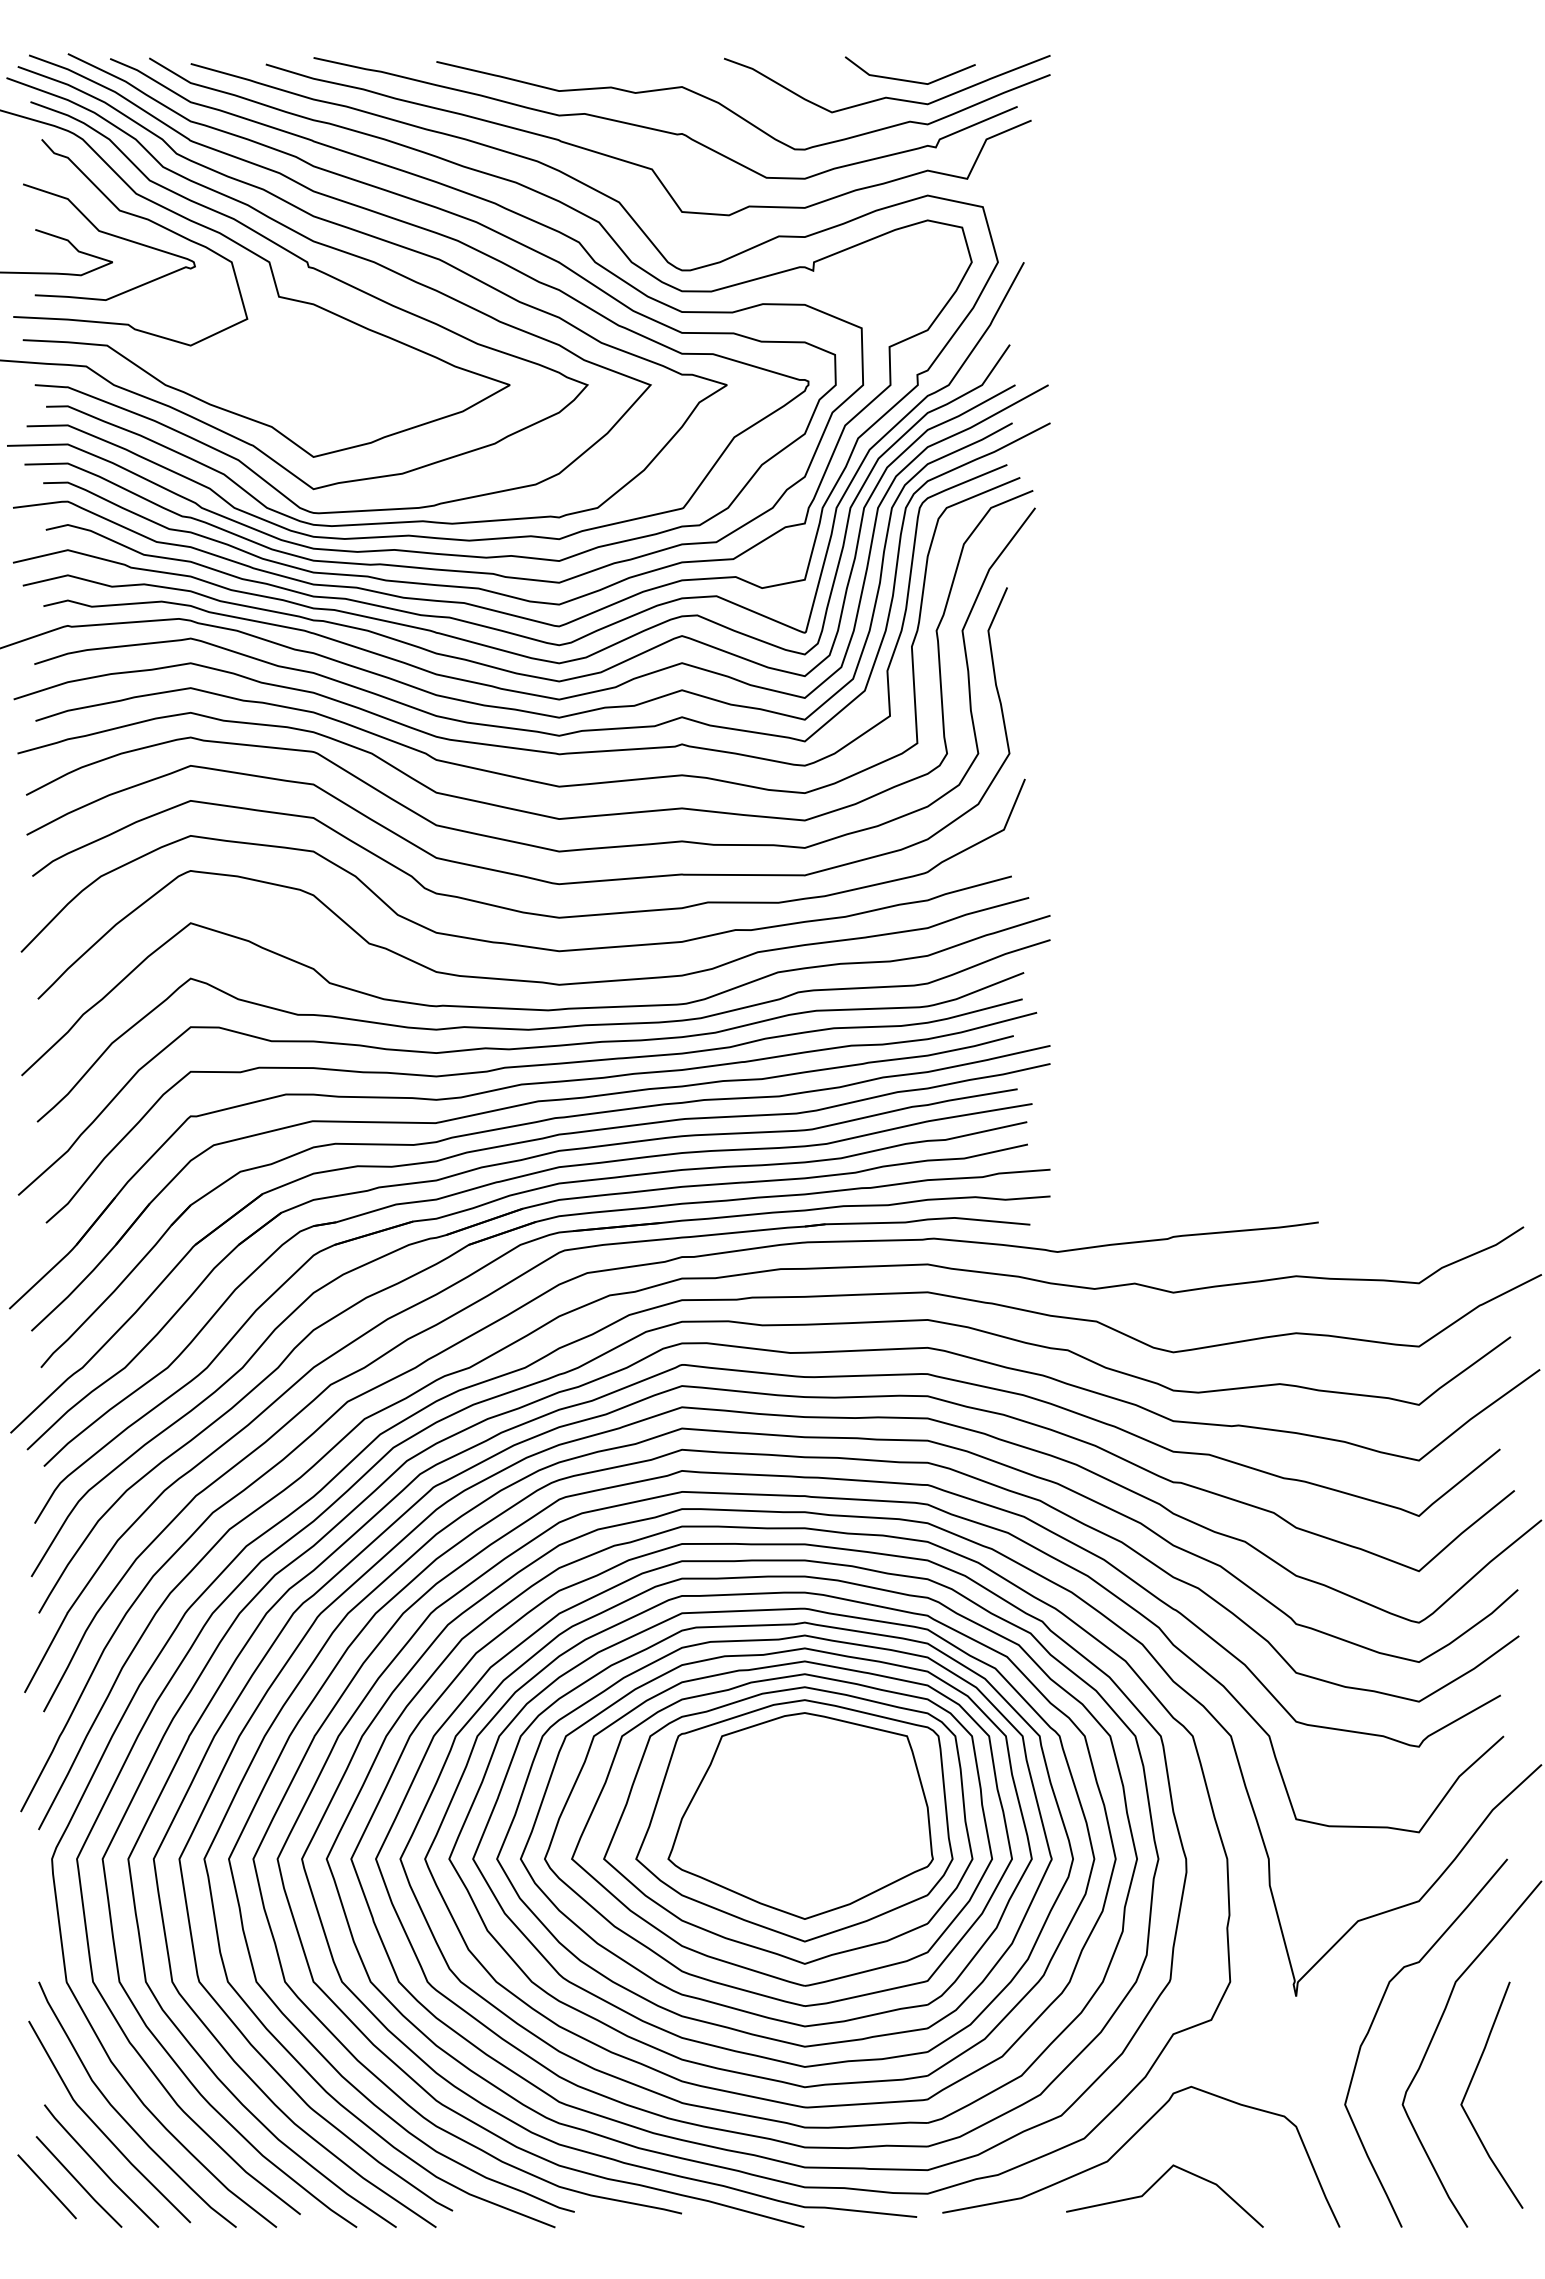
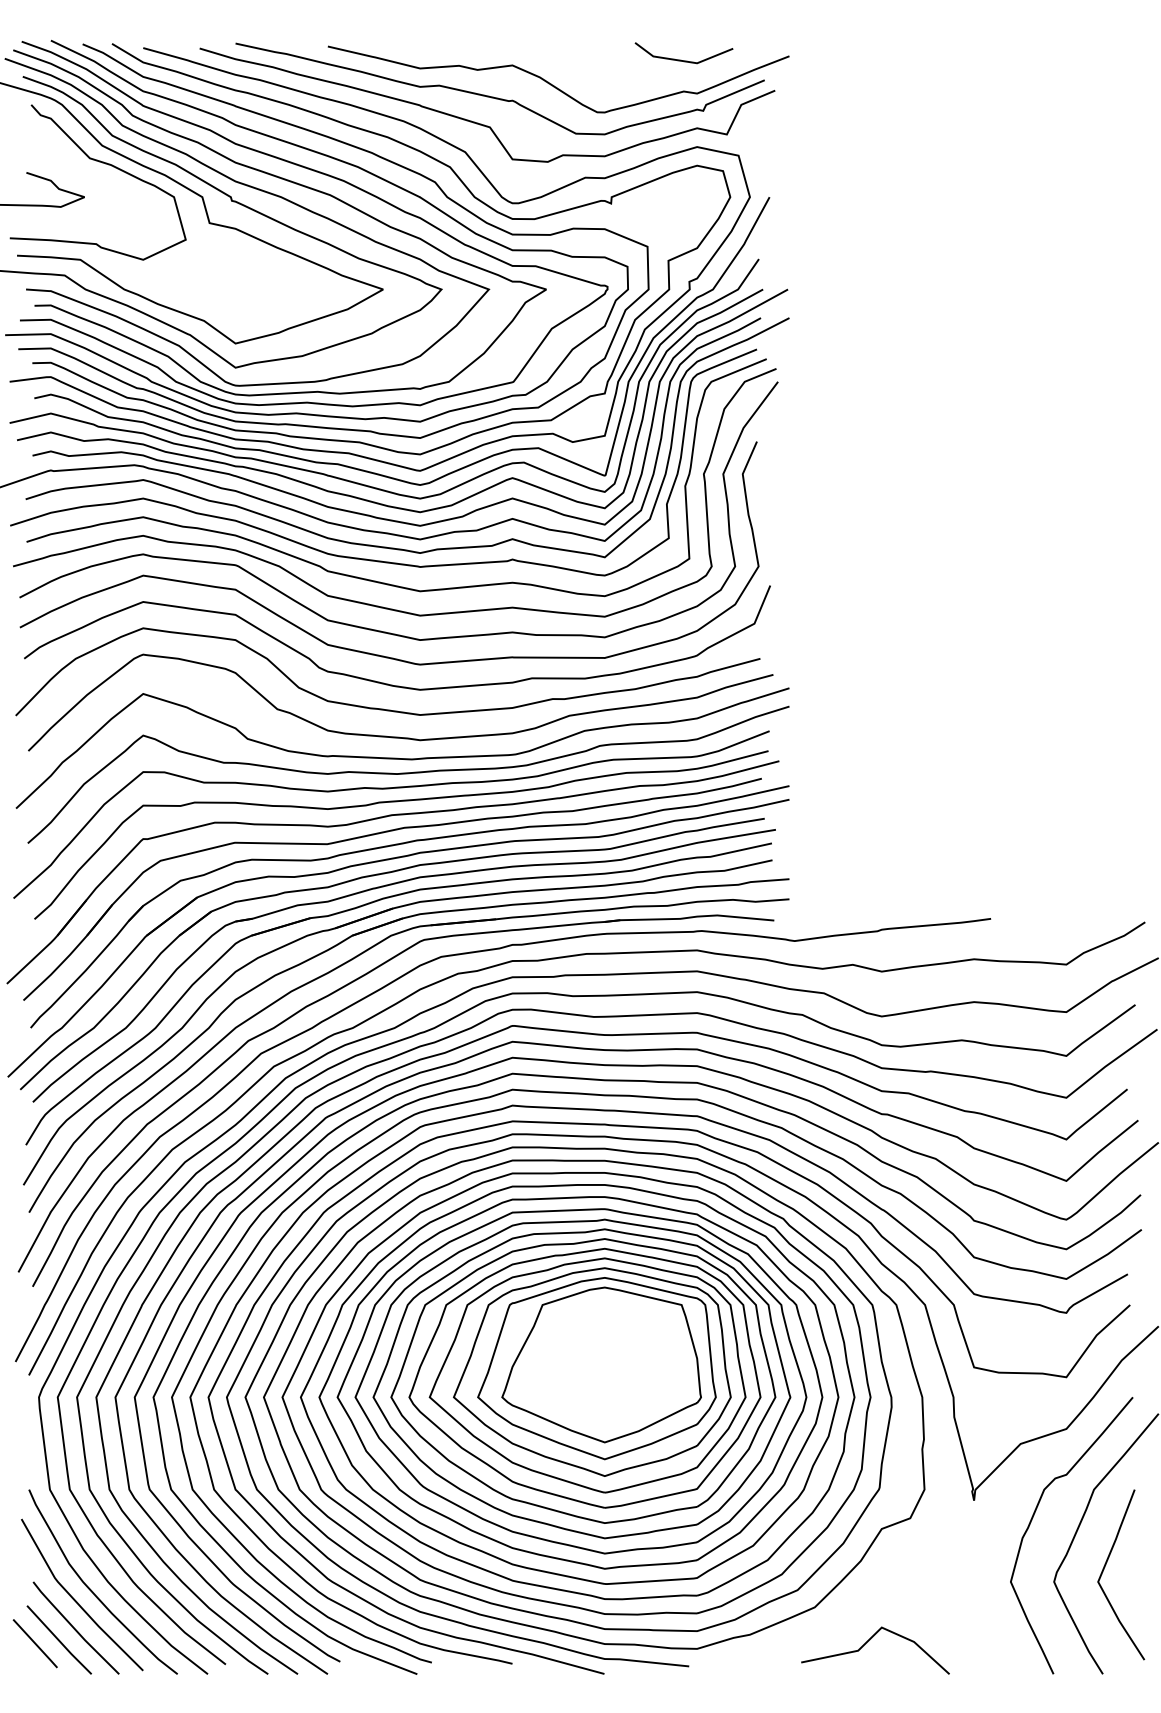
curve: (886, 96) -> (666, 72), removed
curve: (112, 236) -> (84, 177), removed
curve: (1131, 2139) -> (850, 1608), removed

